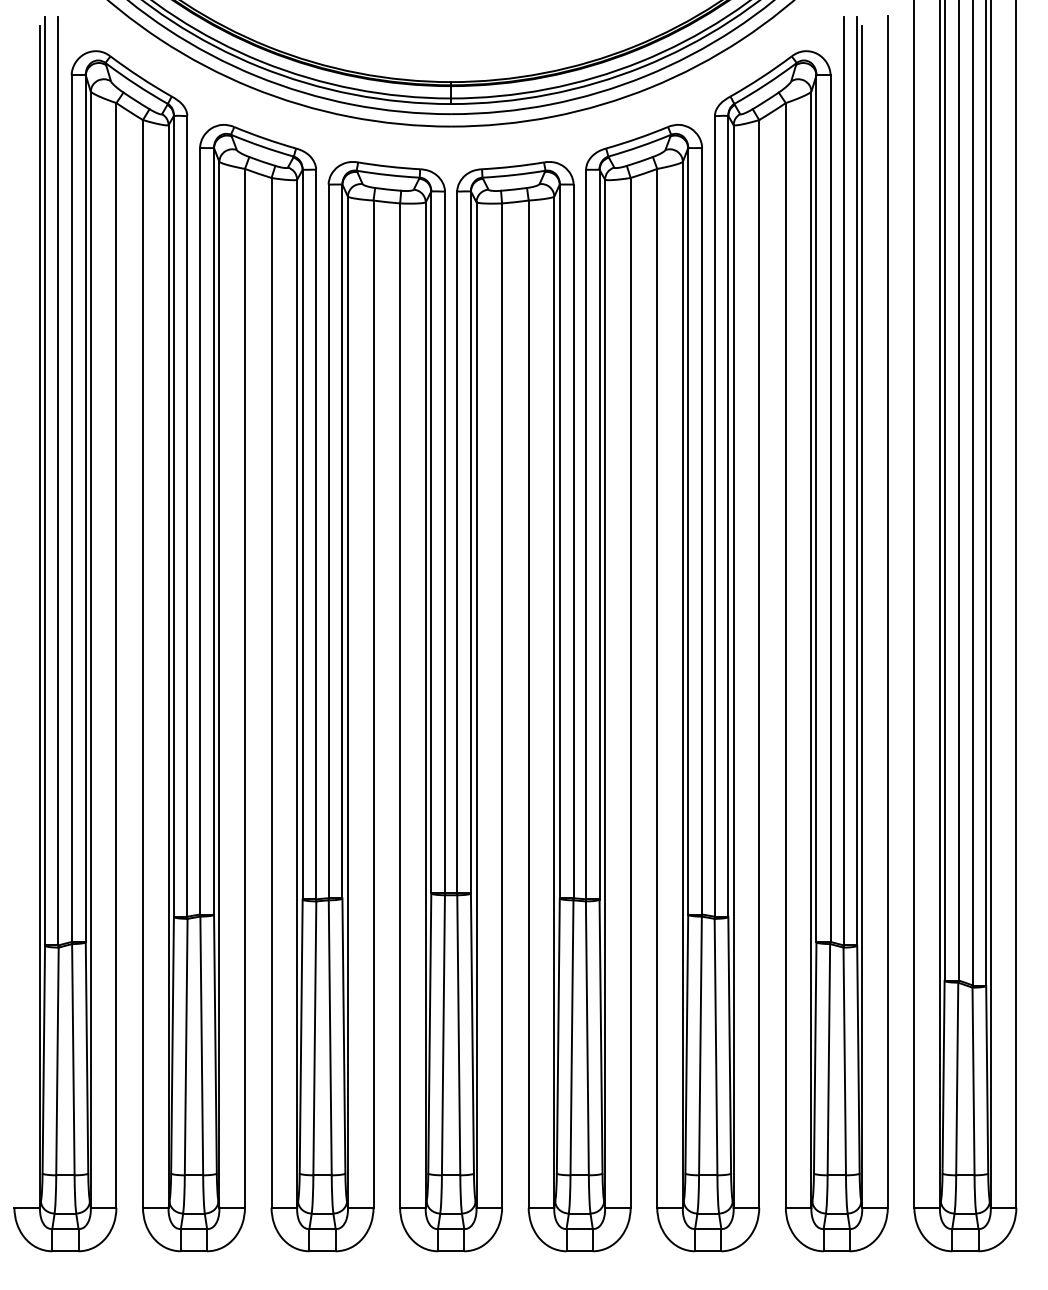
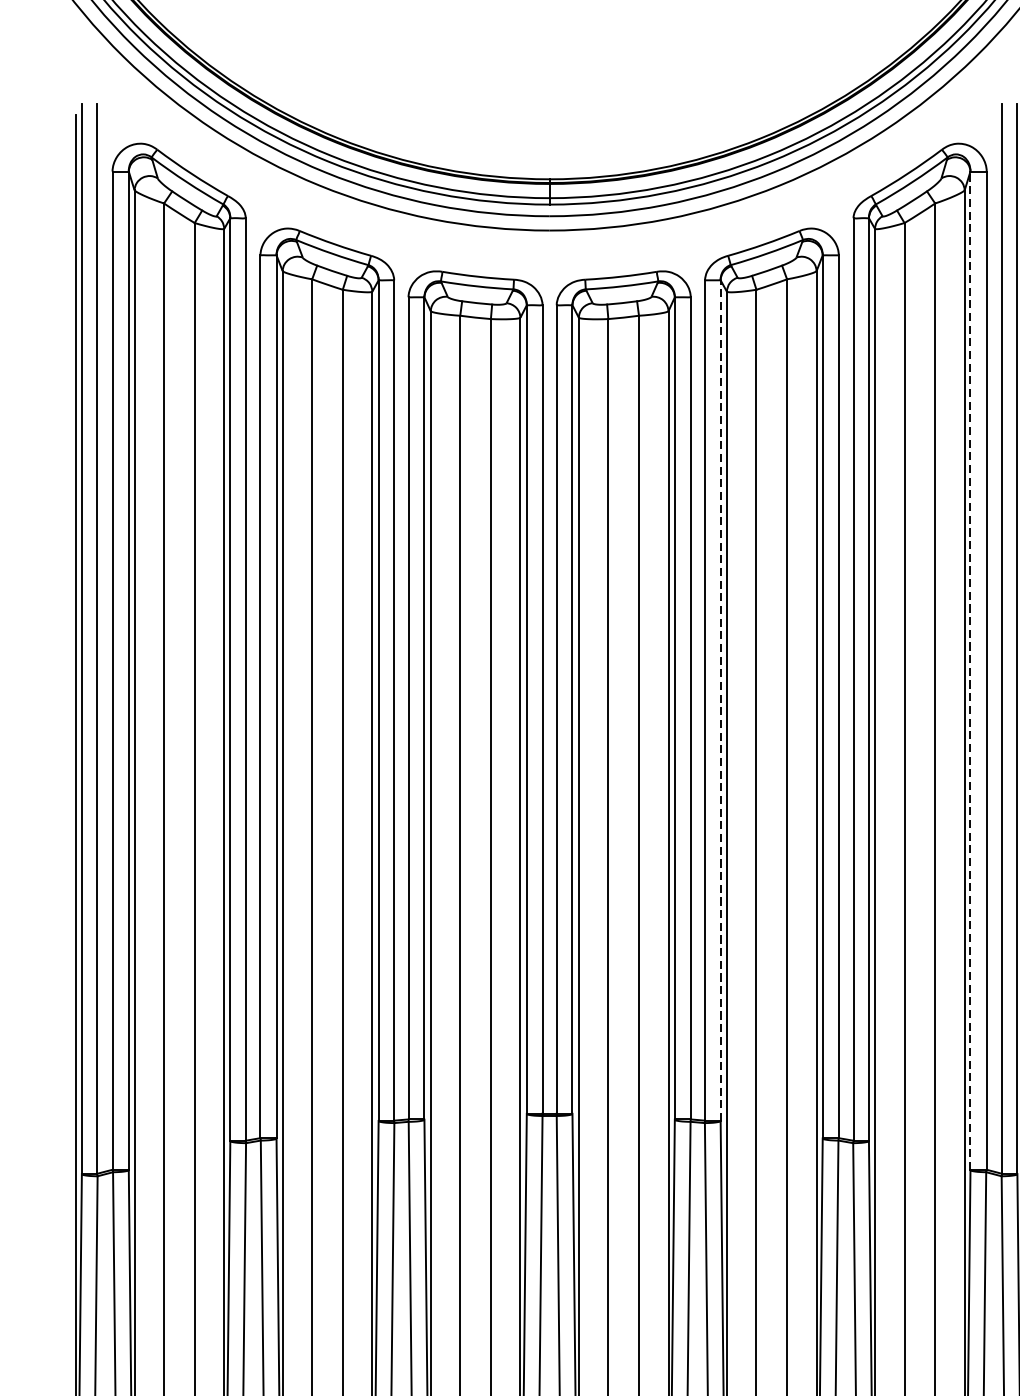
line: (816, 508) -> (970, 670), solid -> dashed
line: (599, 534) -> (720, 700), solid -> dashed

